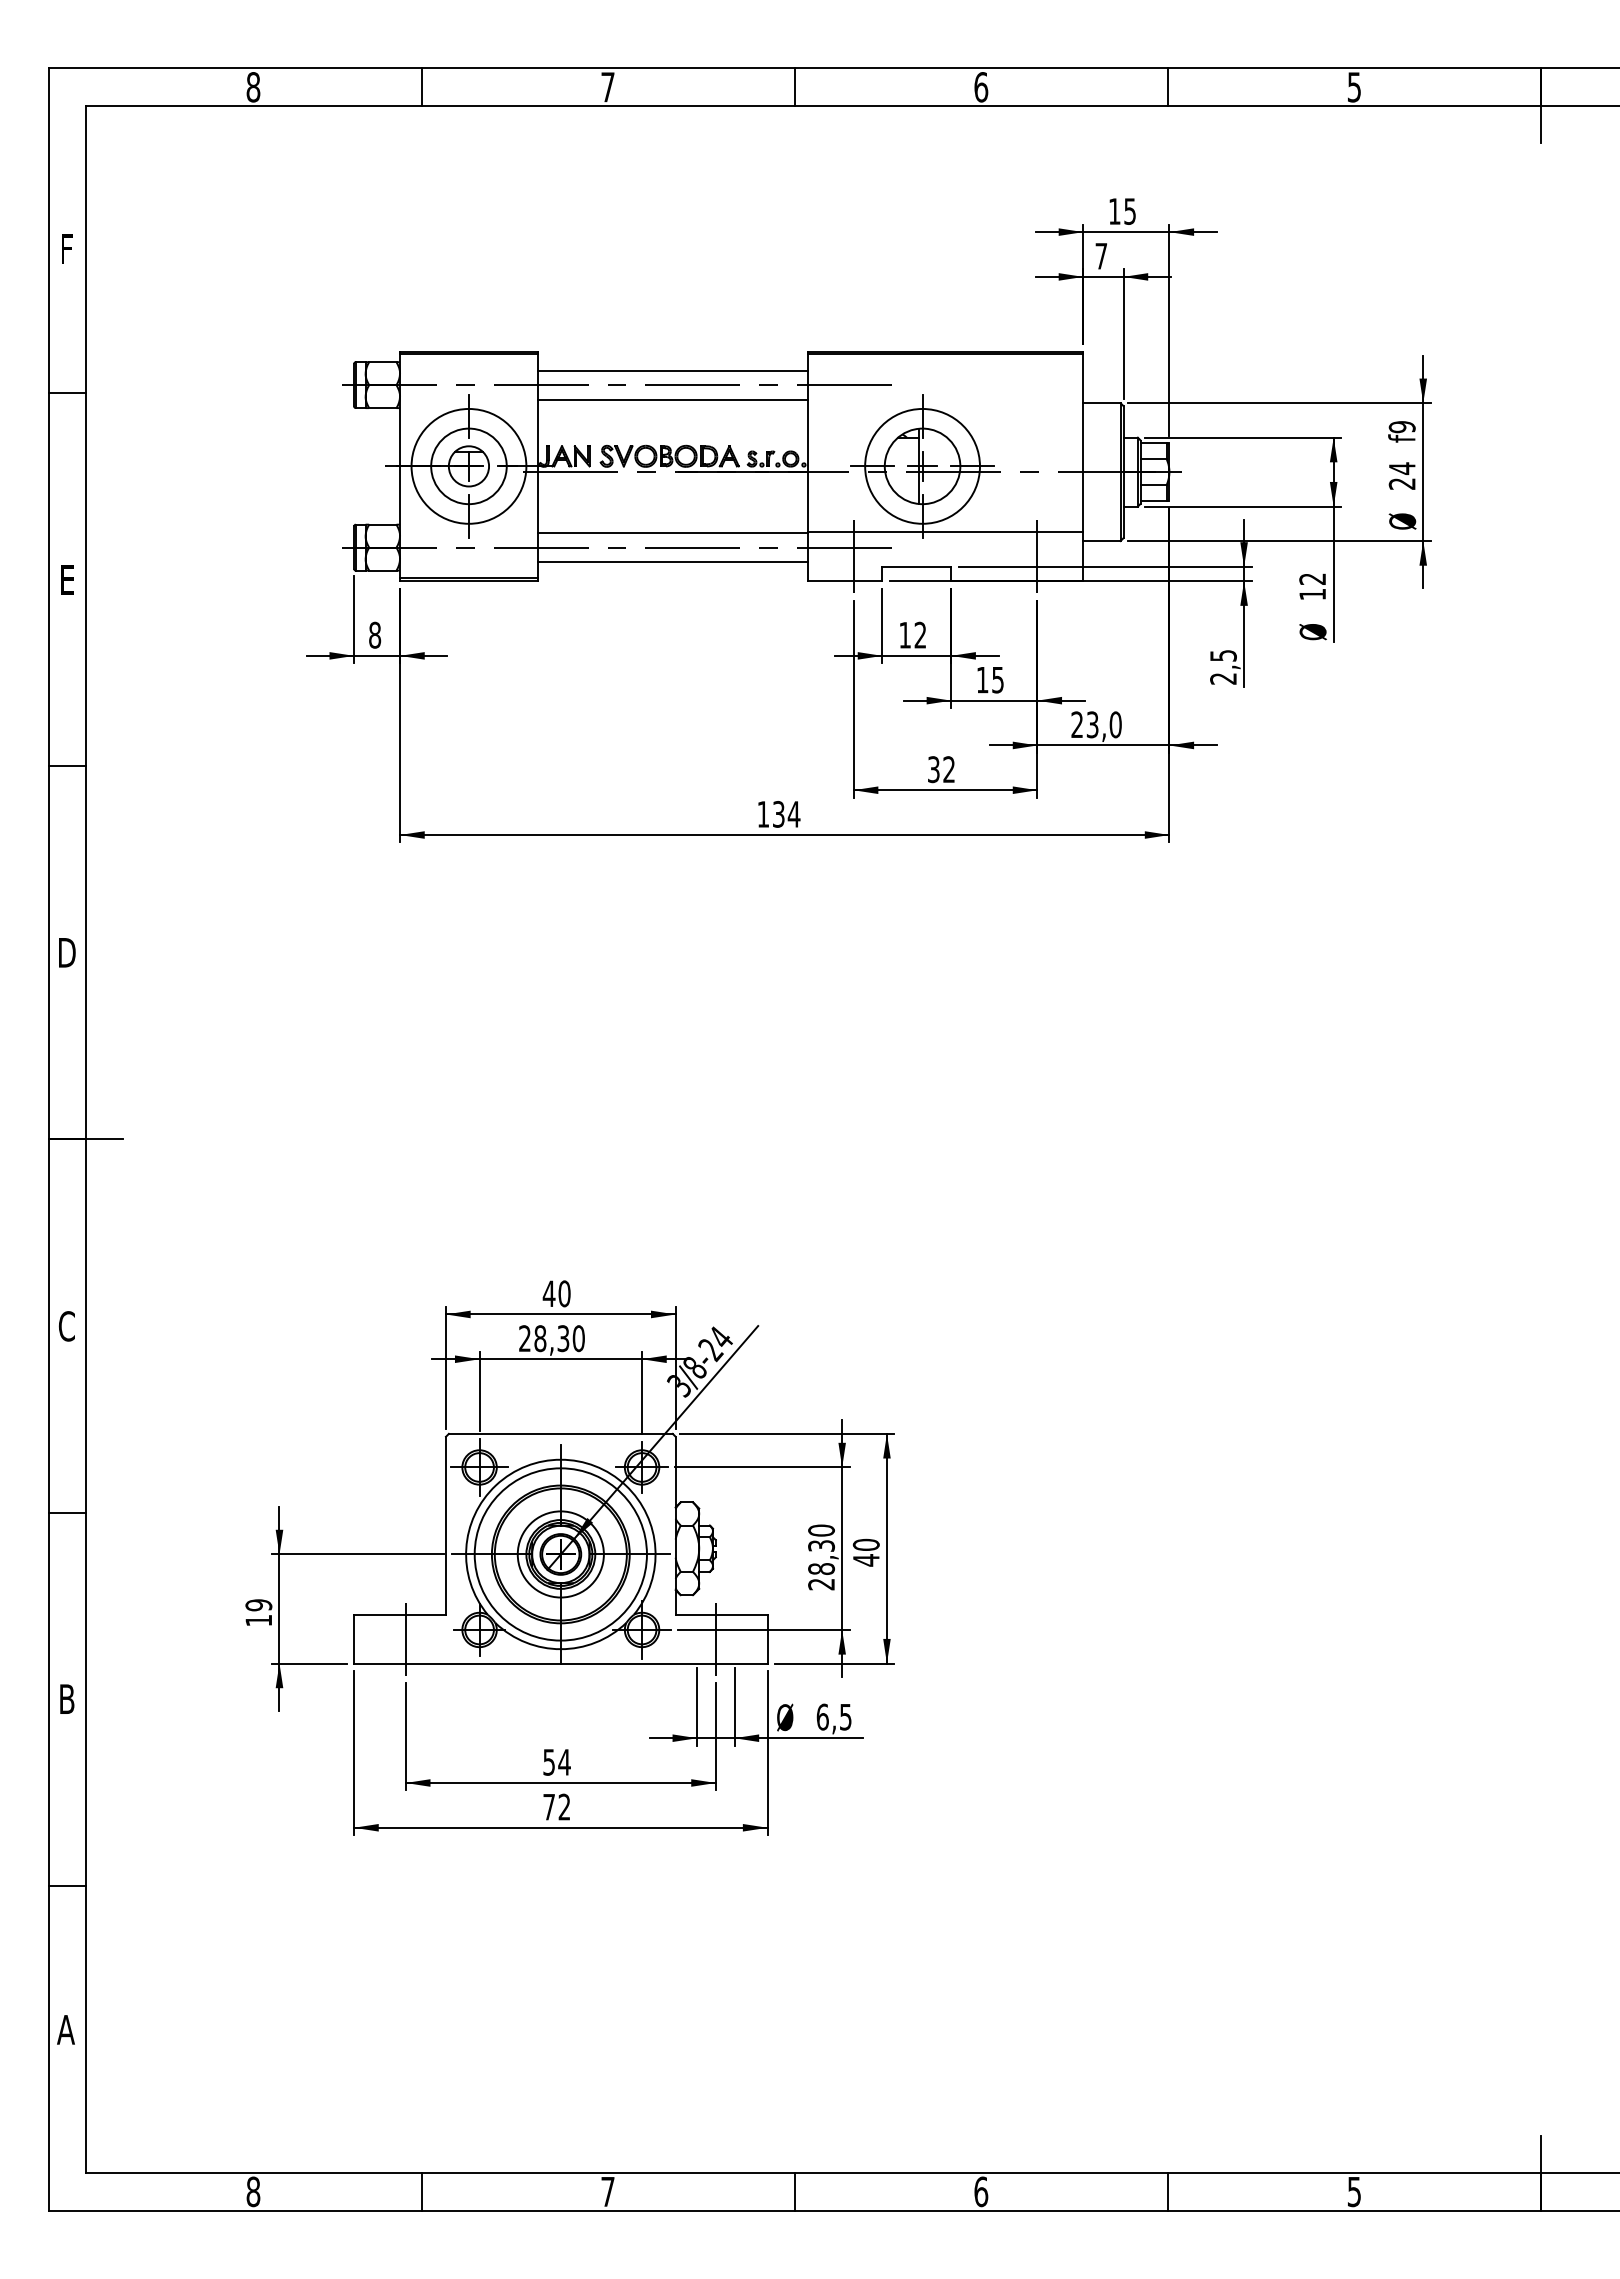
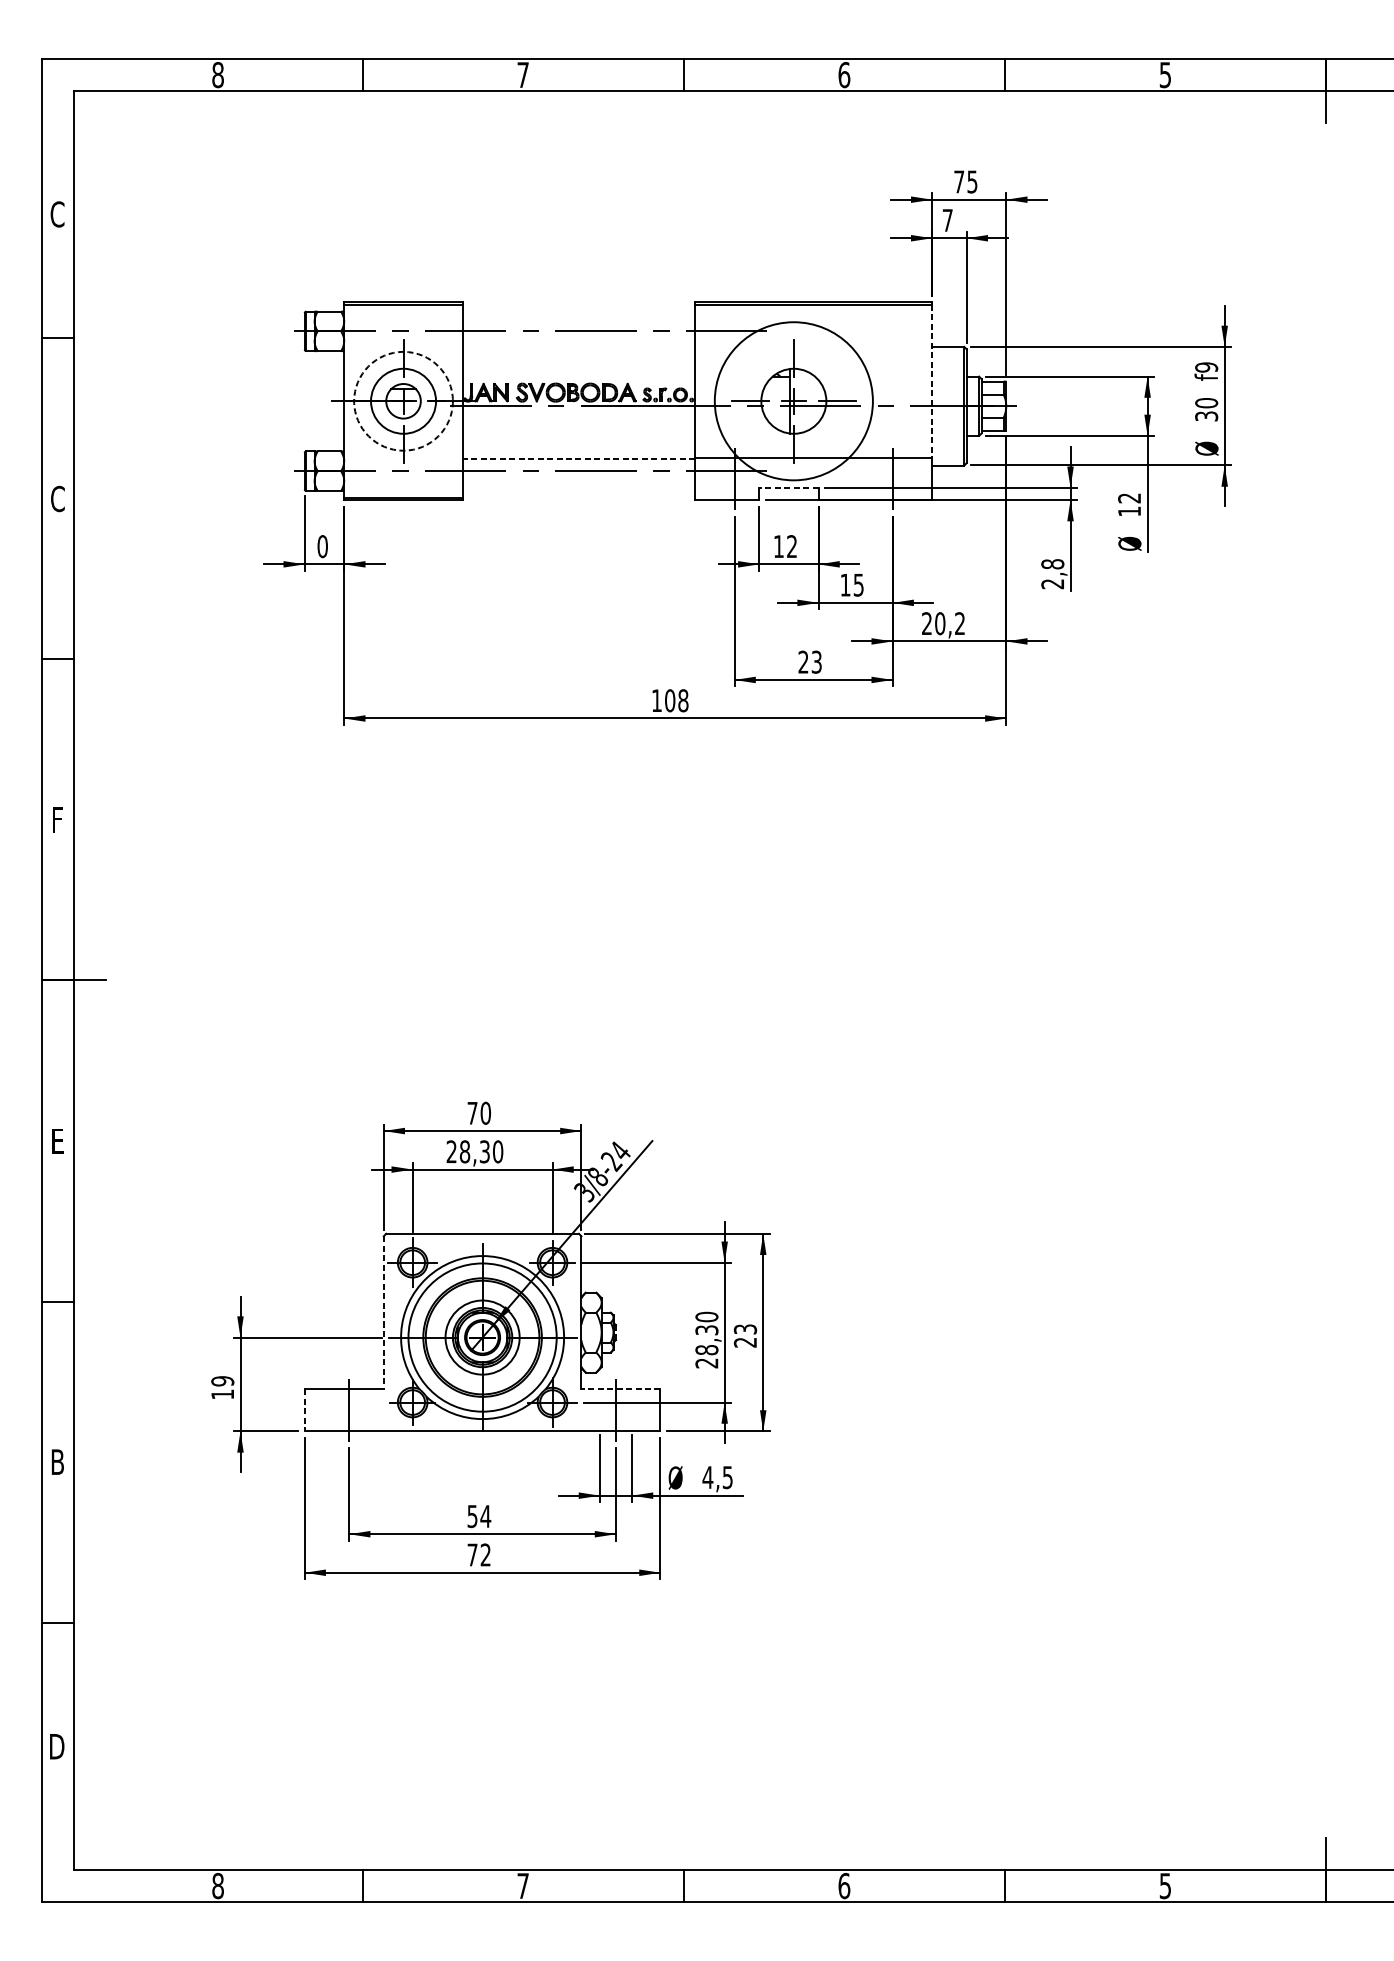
text: (1114, 211) -> (959, 181), 15 -> 75
text: (66, 249) -> (57, 214), F -> C
line: (672, 370) -> (578, 318), removed
line: (672, 399) -> (578, 343), removed
line: (1083, 443) -> (932, 381), solid -> dashed
circle: (468, 465) -> (403, 400), solid -> dashed
circle: (922, 465) -> (793, 400), size x1.6
text: (1401, 475) -> (1205, 409), 24 -> 30
line: (672, 533) -> (578, 459), solid -> dashed
line: (672, 562) -> (578, 483), removed
line: (916, 566) -> (788, 487), solid -> dashed
text: (67, 579) -> (58, 498), E -> C
text: (375, 635) -> (323, 546), 8 -> 0
text: (1223, 655) -> (1052, 564), 2,5 -> 2,8
text: (1103, 724) -> (949, 623), 23,0 -> 20,2
text: (941, 769) -> (810, 662), 32 -> 23
text: (786, 814) -> (676, 700), 134 -> 108
text: (67, 952) -> (58, 819), D -> F
text: (548, 1293) -> (471, 1113), 40 -> 70
text: (66, 1326) -> (57, 1141), C -> E
line: (446, 1525) -> (384, 1312), solid -> dashed
text: (865, 1552) -> (744, 1335), 40 -> 23
line: (721, 1614) -> (620, 1389), solid -> dashed
line: (354, 1639) -> (305, 1410), solid -> dashed
text: (822, 1716) -> (707, 1477), 6,5 -> 4,5
text: (65, 2029) -> (56, 1746), A -> D

